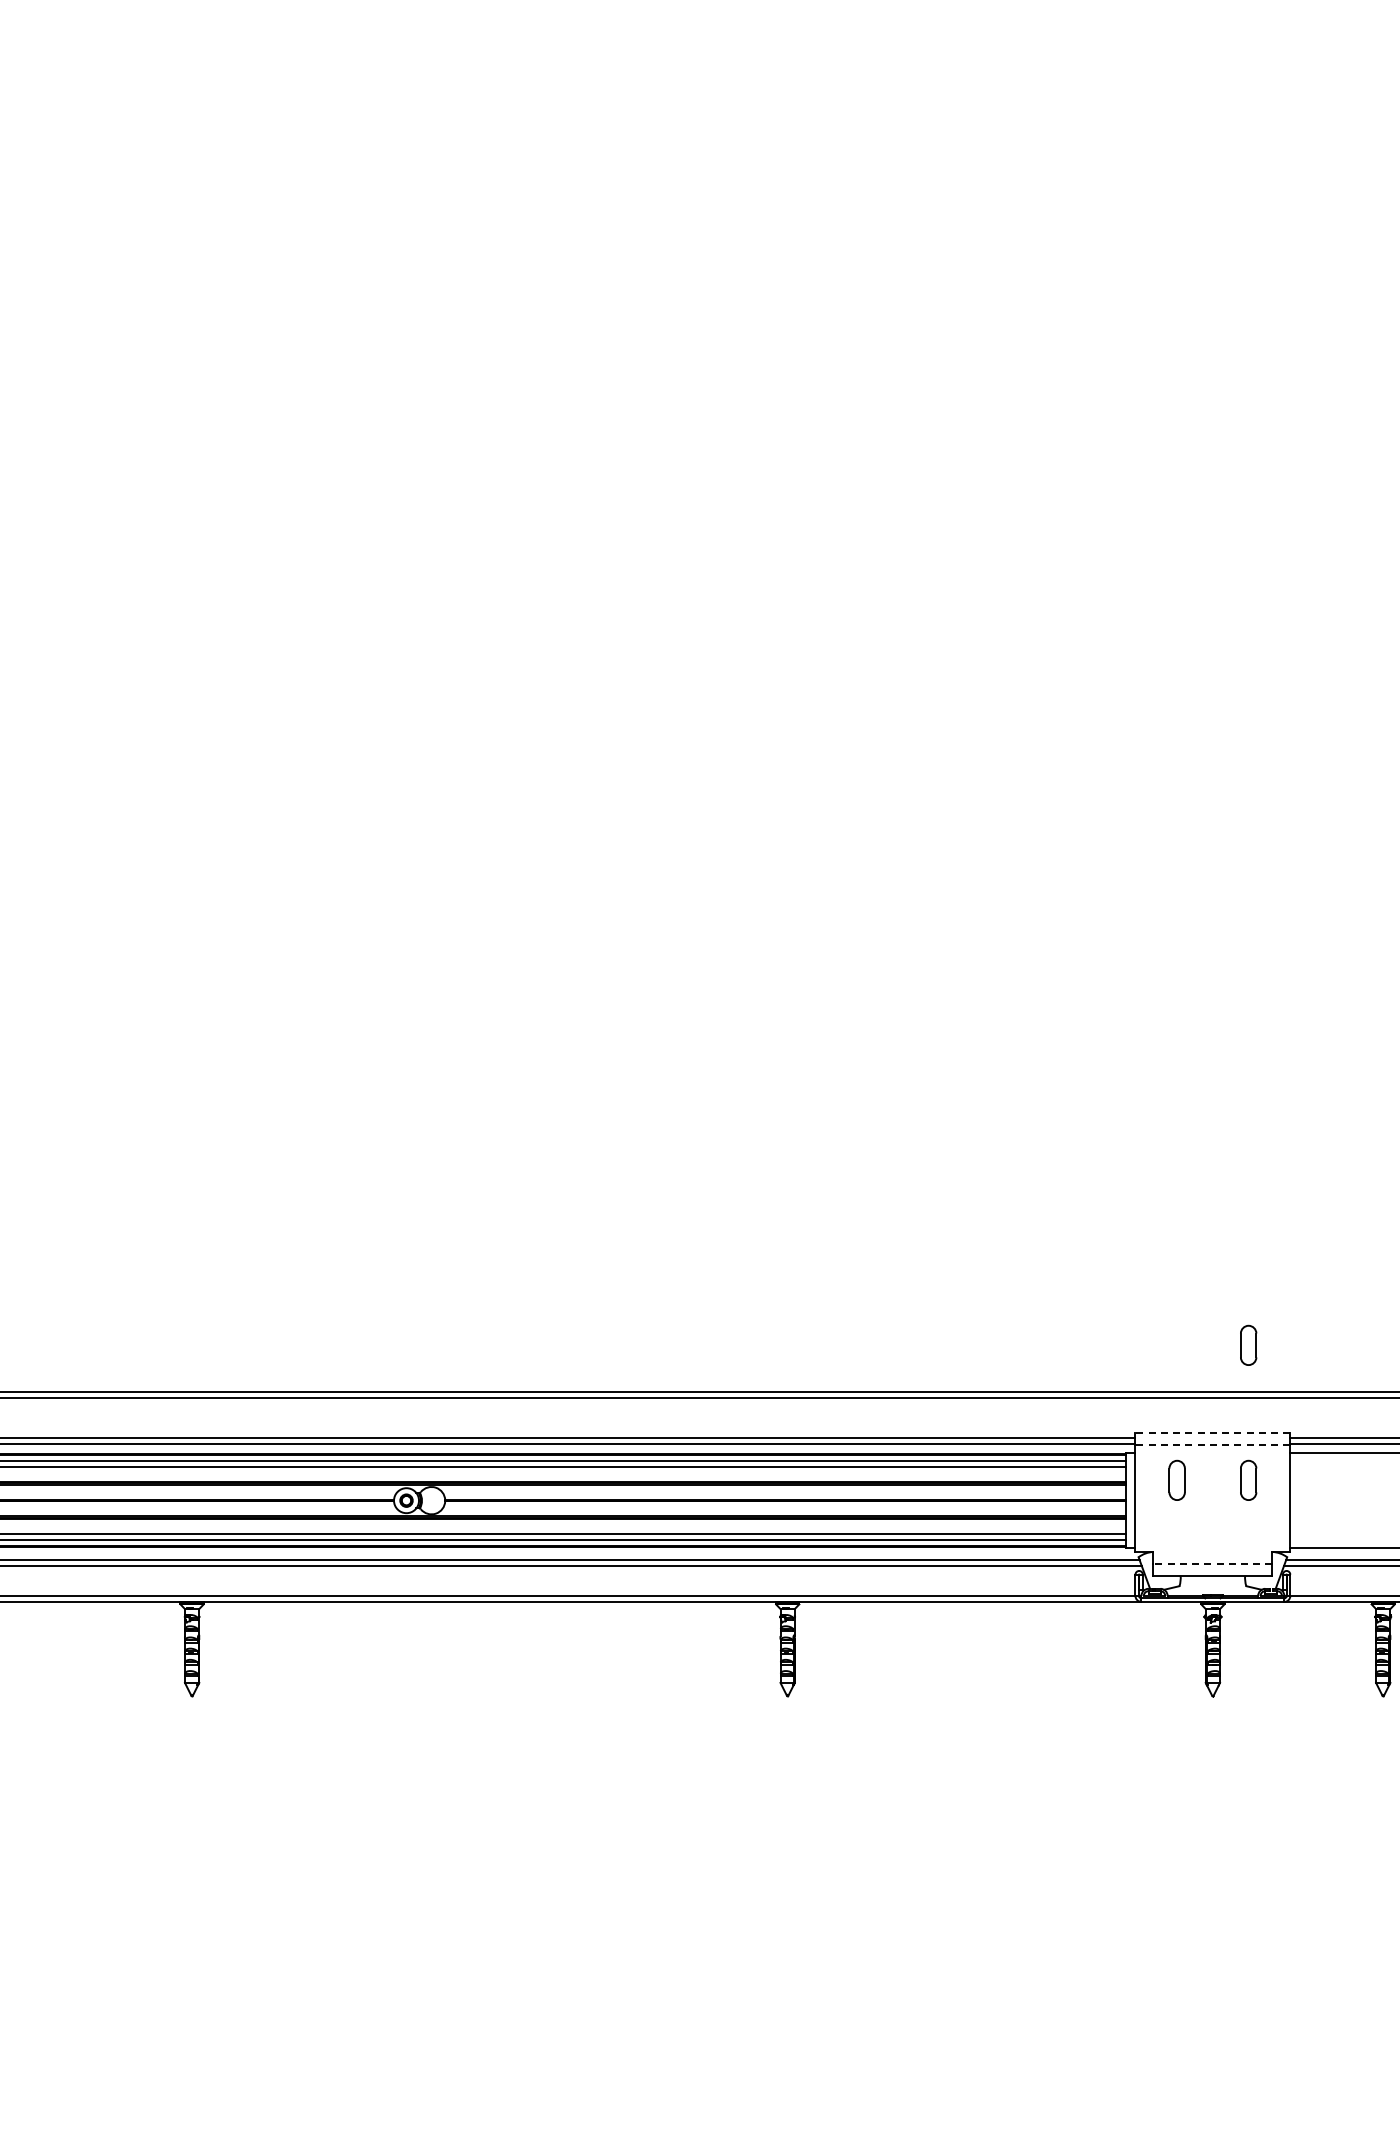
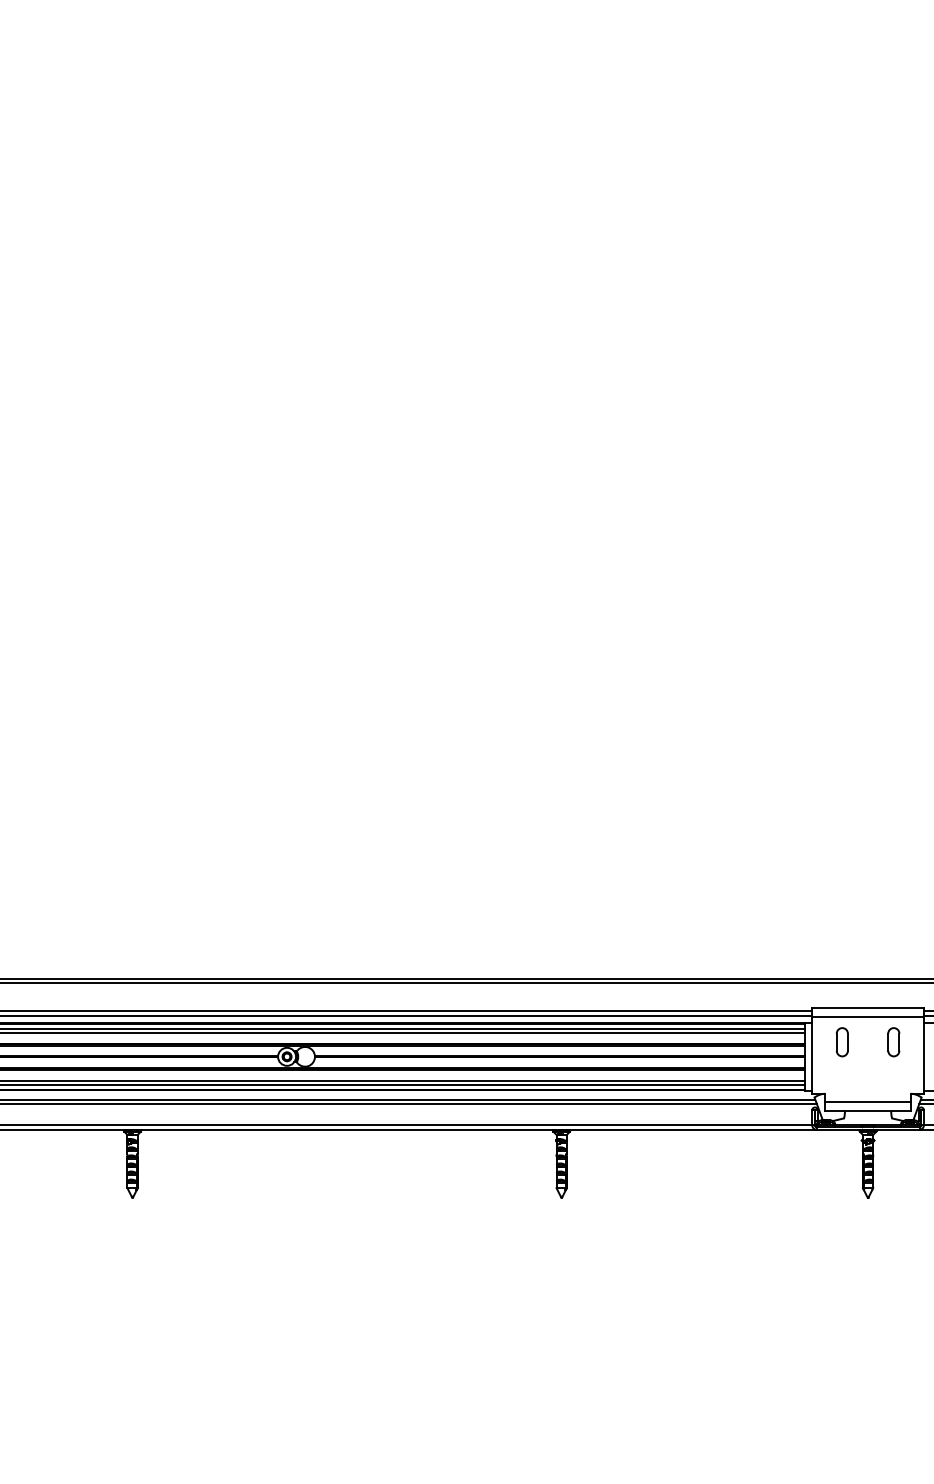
part: (1248, 1344) -> (893, 944), removed
line: (1212, 1432) -> (867, 1007), dashed -> solid
line: (1212, 1444) -> (867, 1016), dashed -> solid
line: (1212, 1563) -> (867, 1102), dashed -> solid

